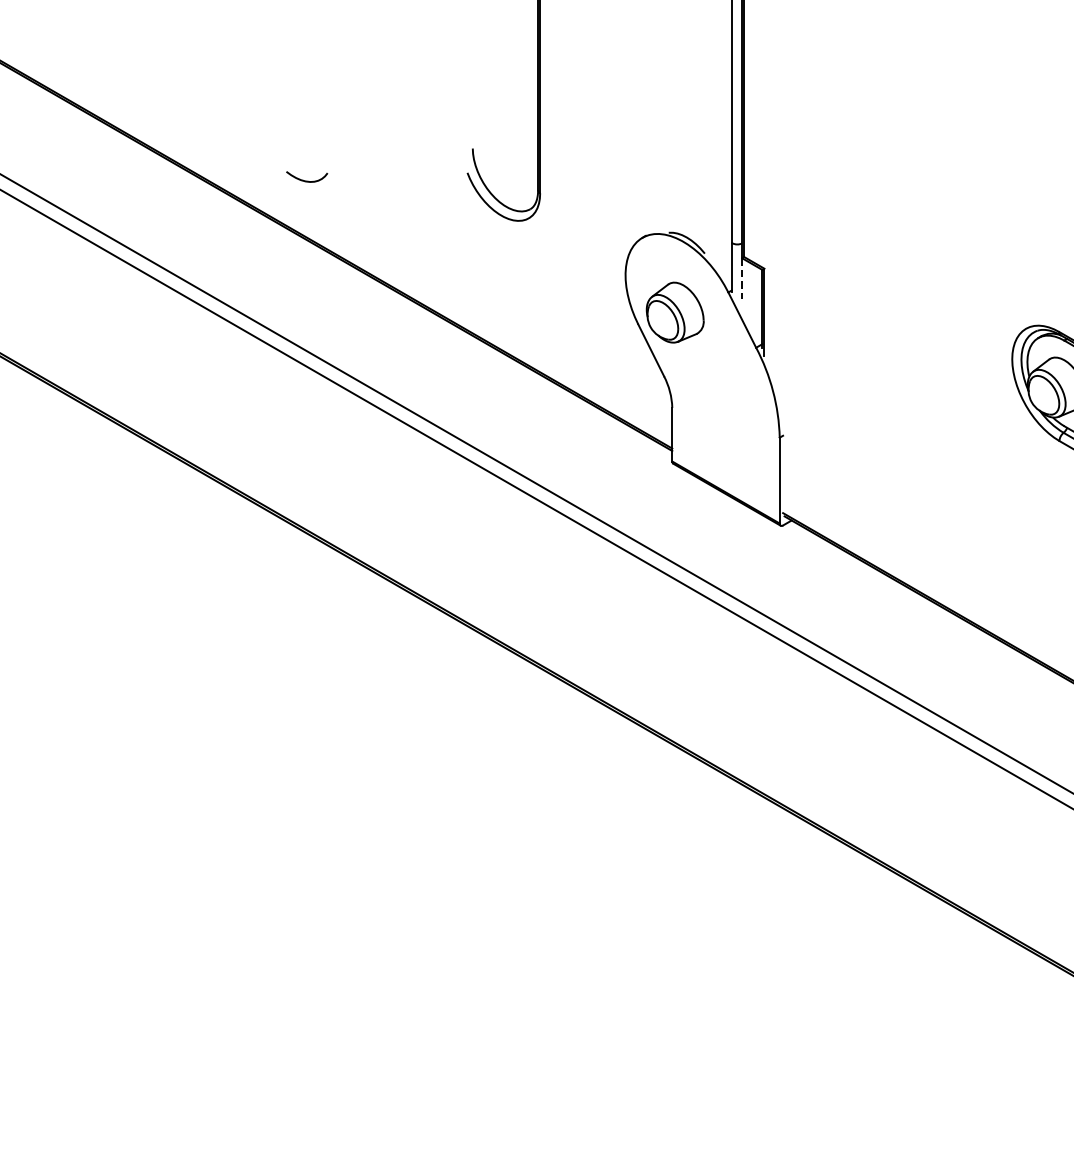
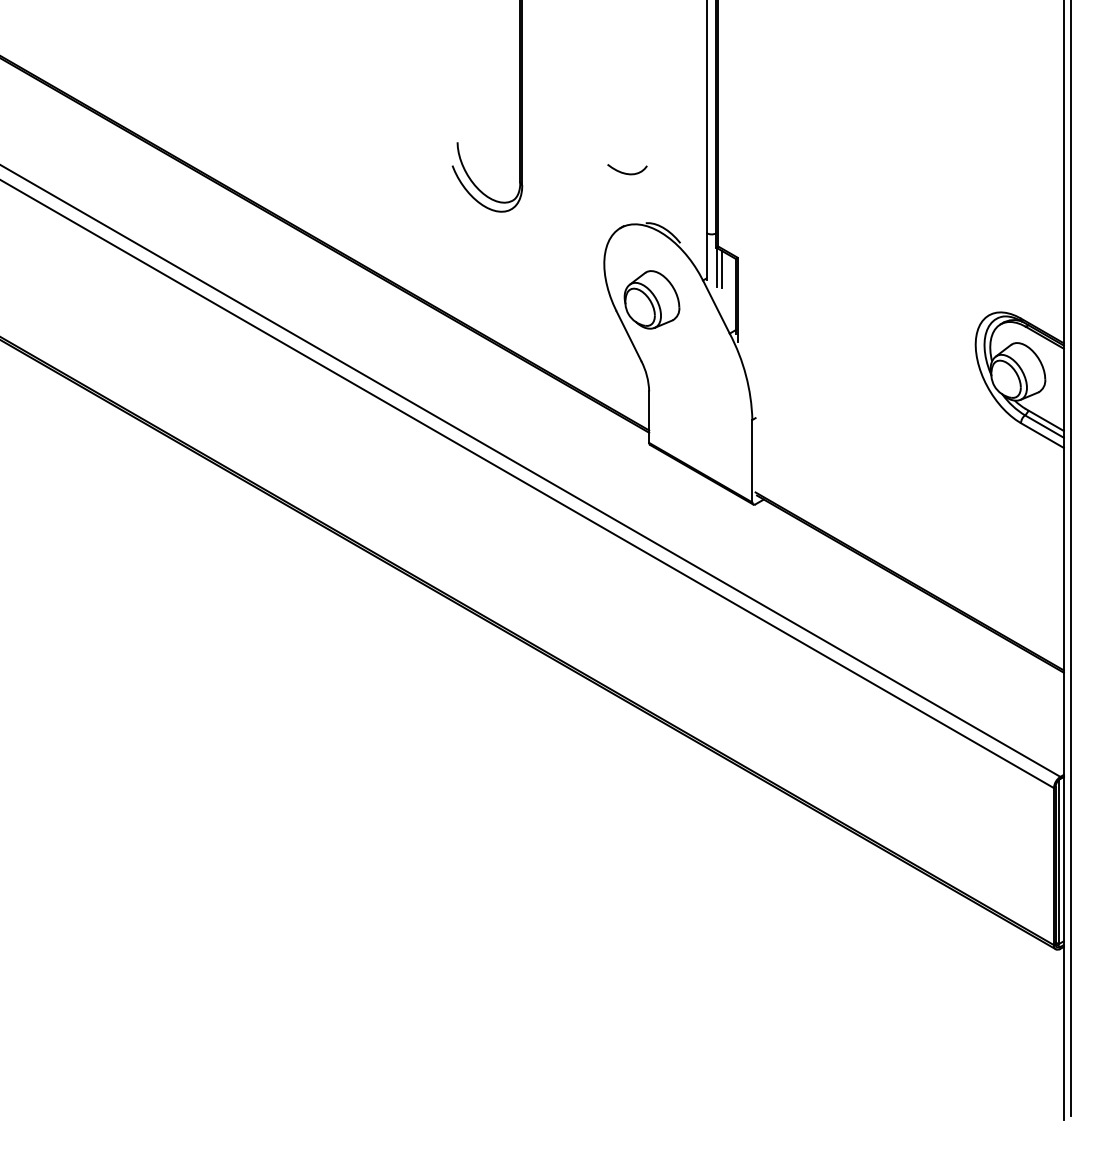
curve: (305, 180) -> (625, 172), moved
line: (742, 278) -> (716, 267), dashed -> solid
line: (747, 280) -> (721, 269), added

